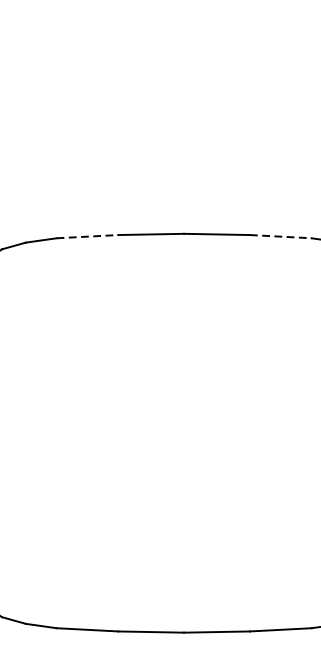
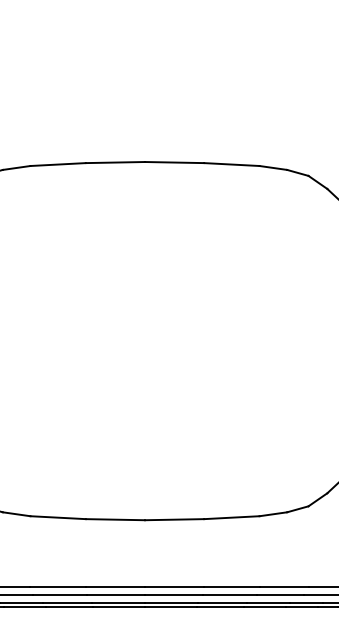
line: (87, 236) -> (58, 164), dashed -> solid
line: (280, 236) -> (231, 164), dashed -> solid

